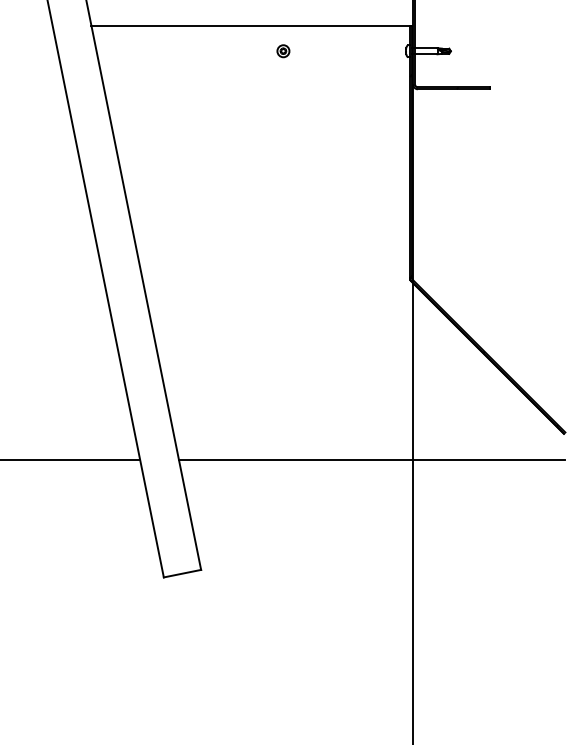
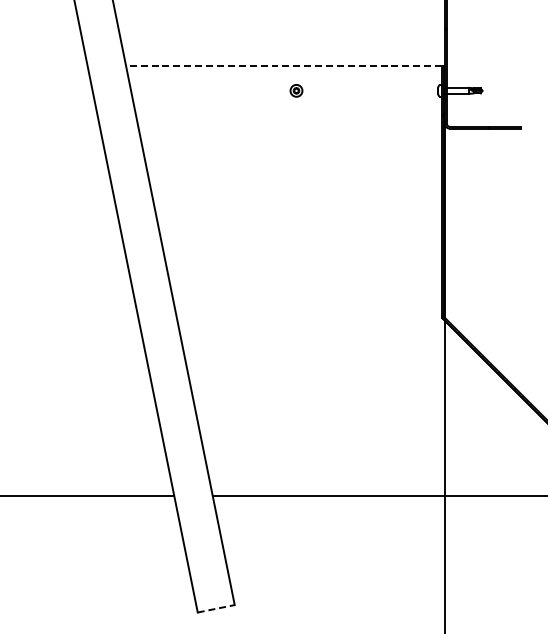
line: (250, 25) -> (283, 65), solid -> dashed
part: (283, 51) -> (296, 91), moved
line: (182, 573) -> (216, 608), solid -> dashed

